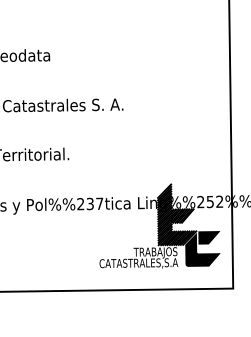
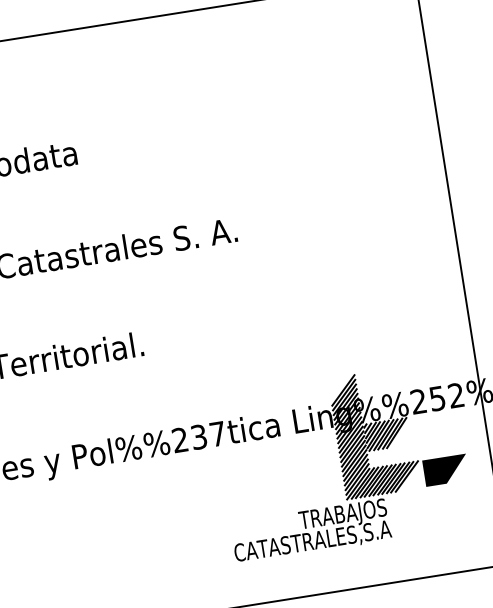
fill: (202, 249) -> (435, 495), removed

